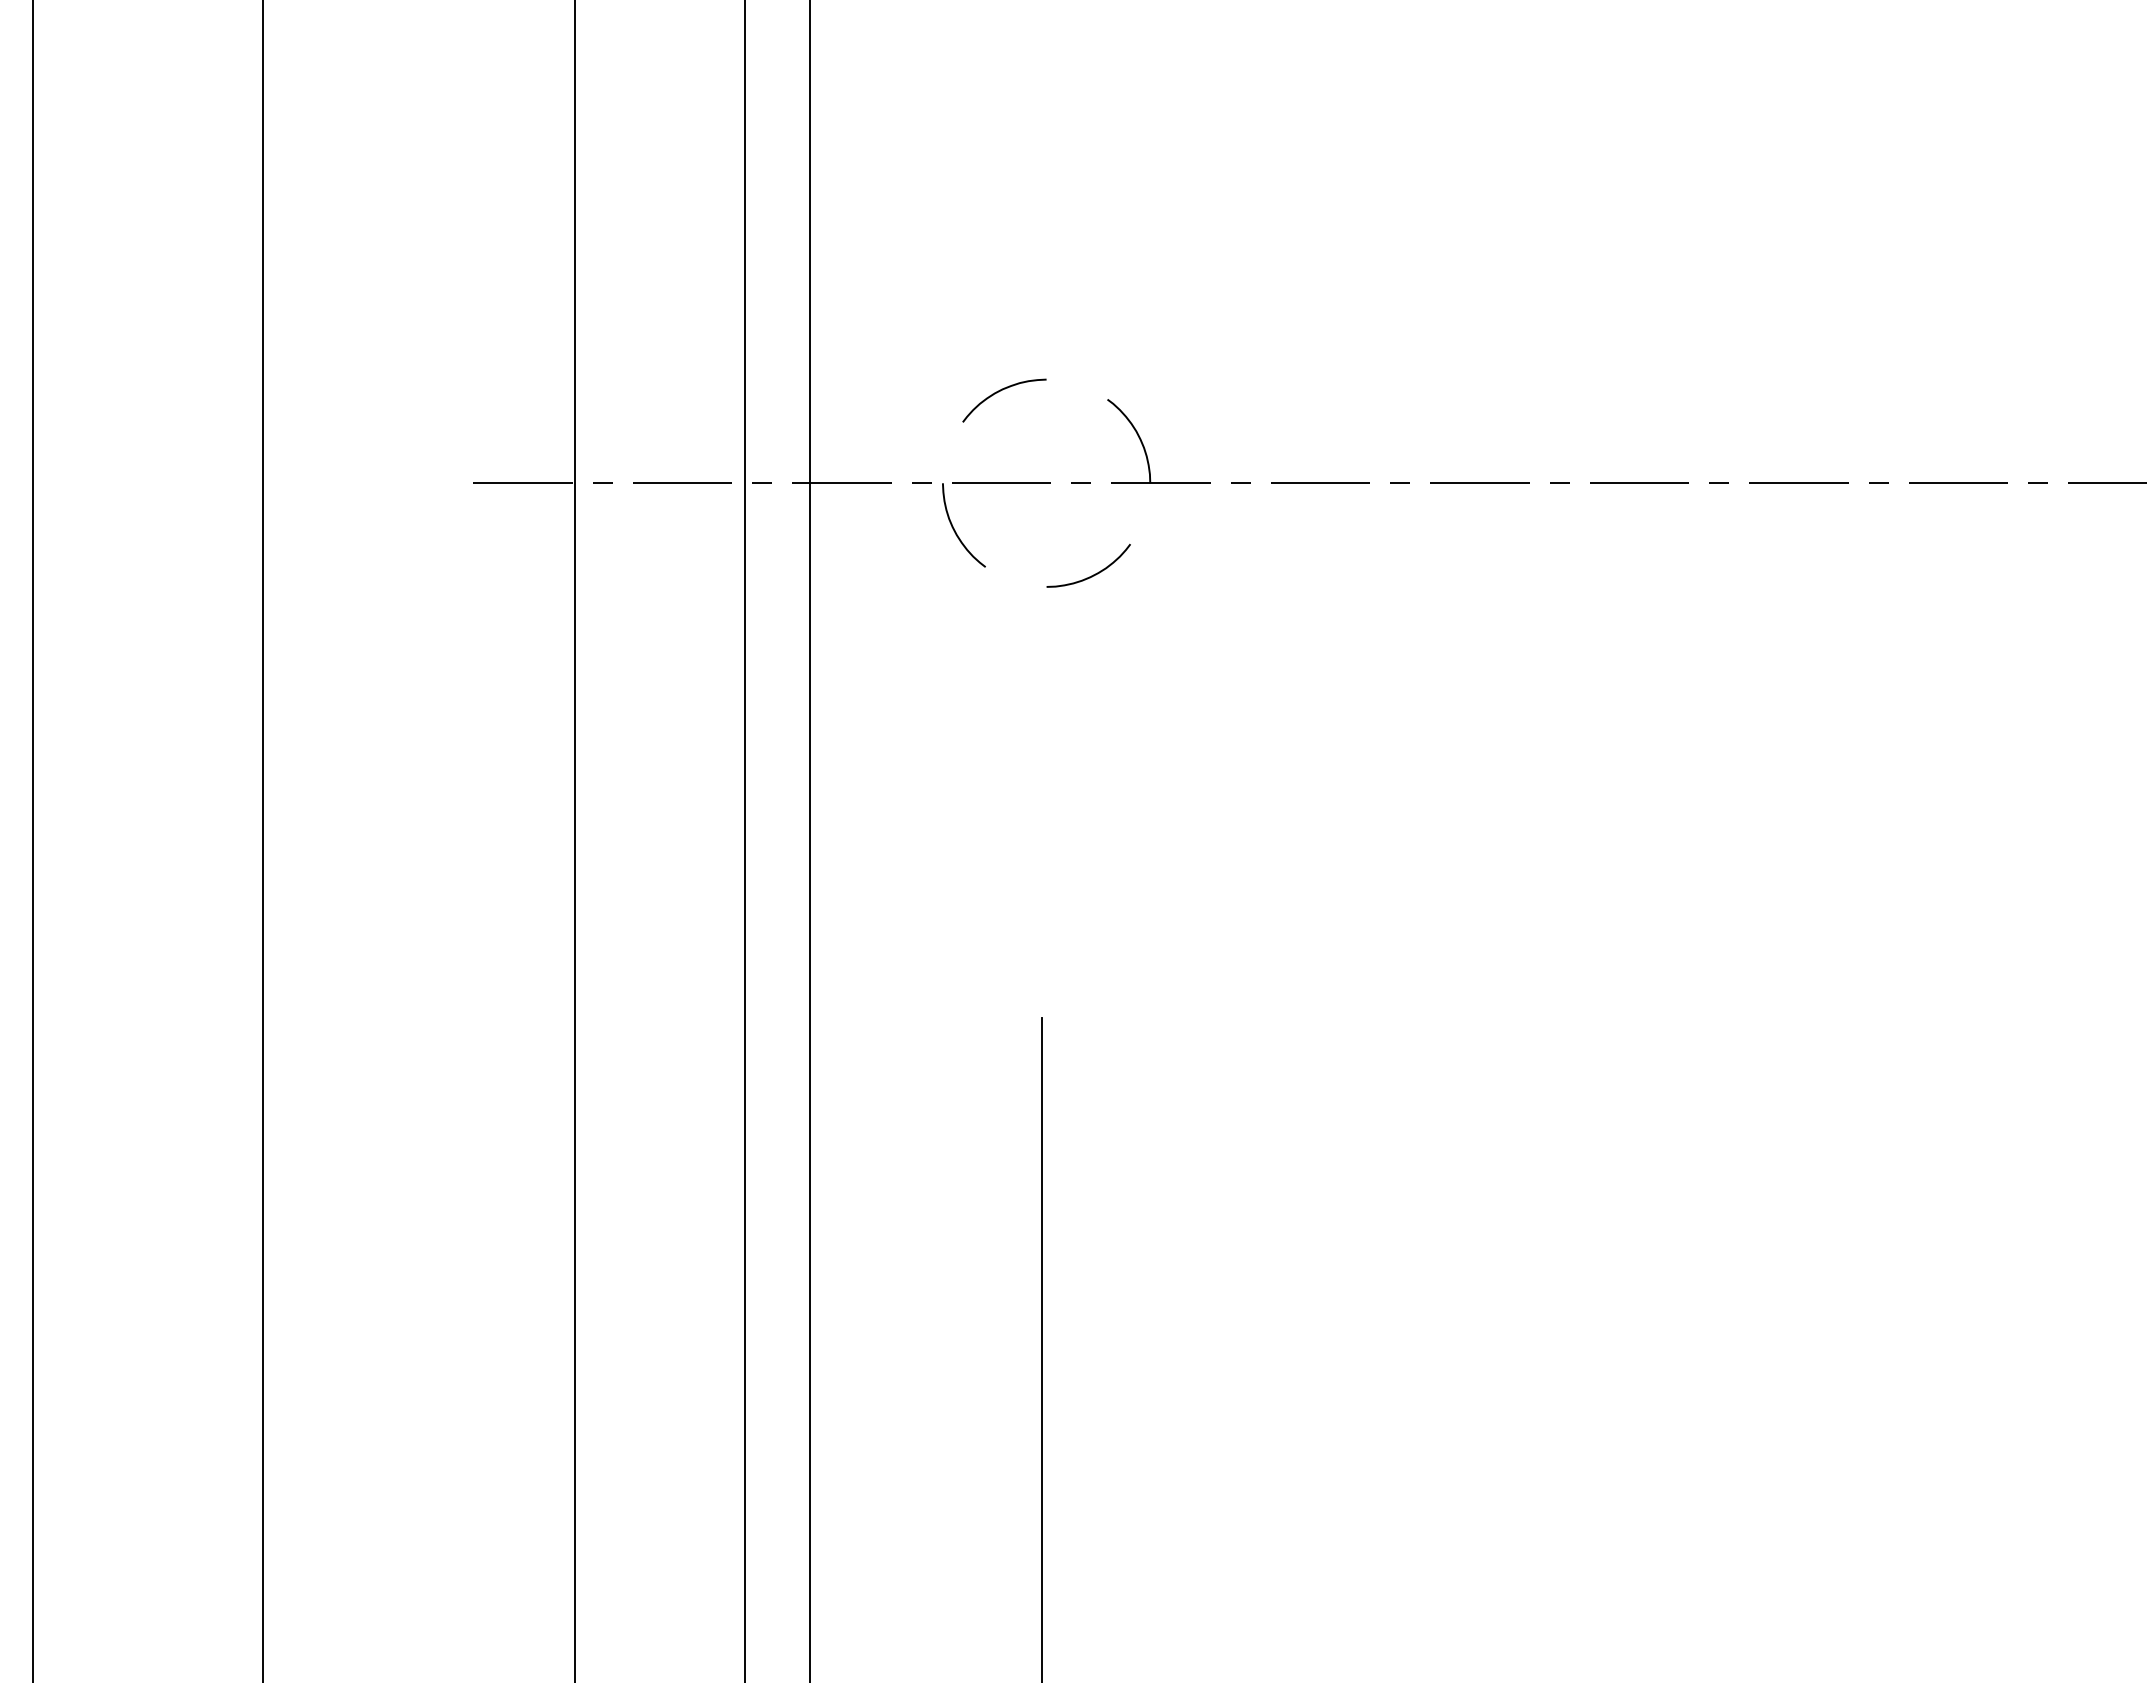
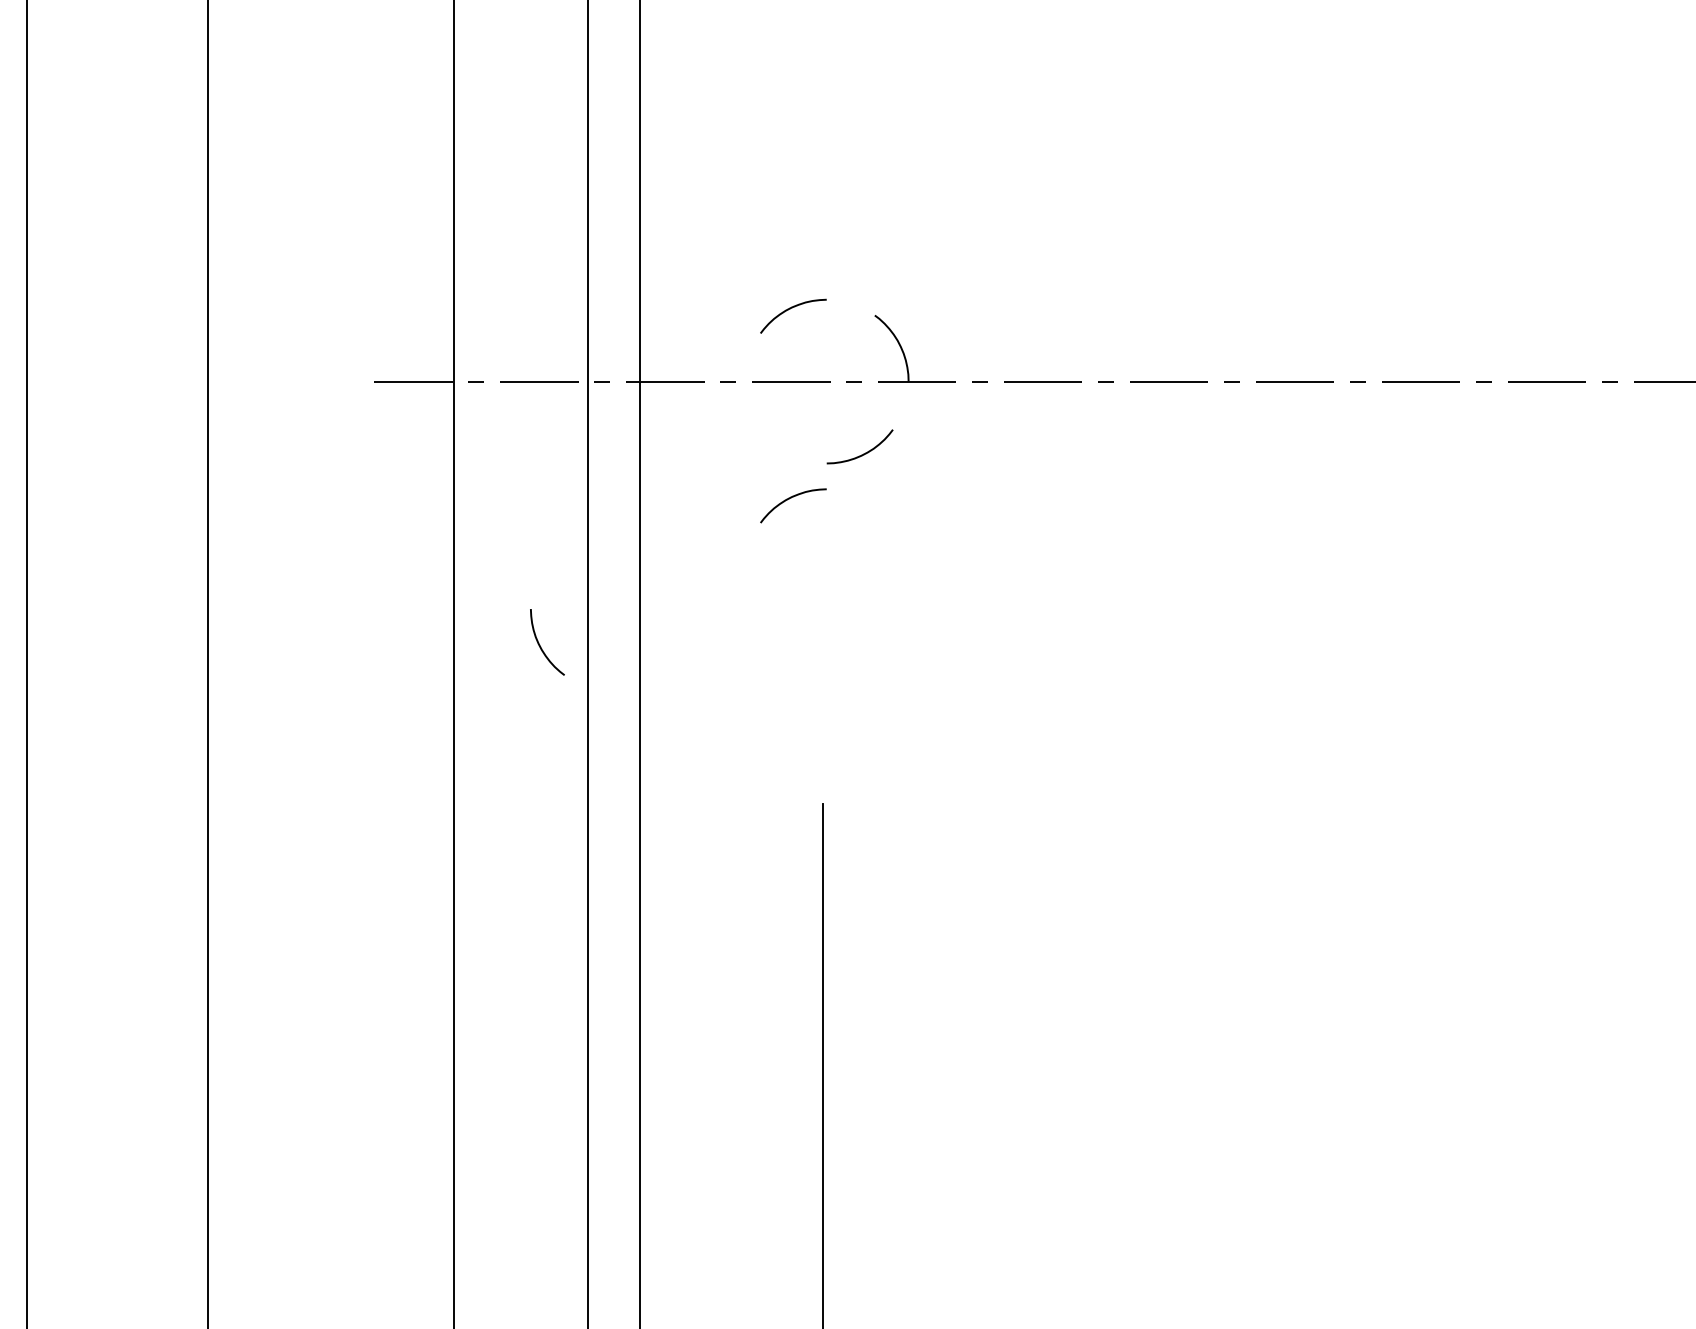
curve: (955, 530) -> (540, 646), moved
curve: (999, 632) -> (789, 499), added

